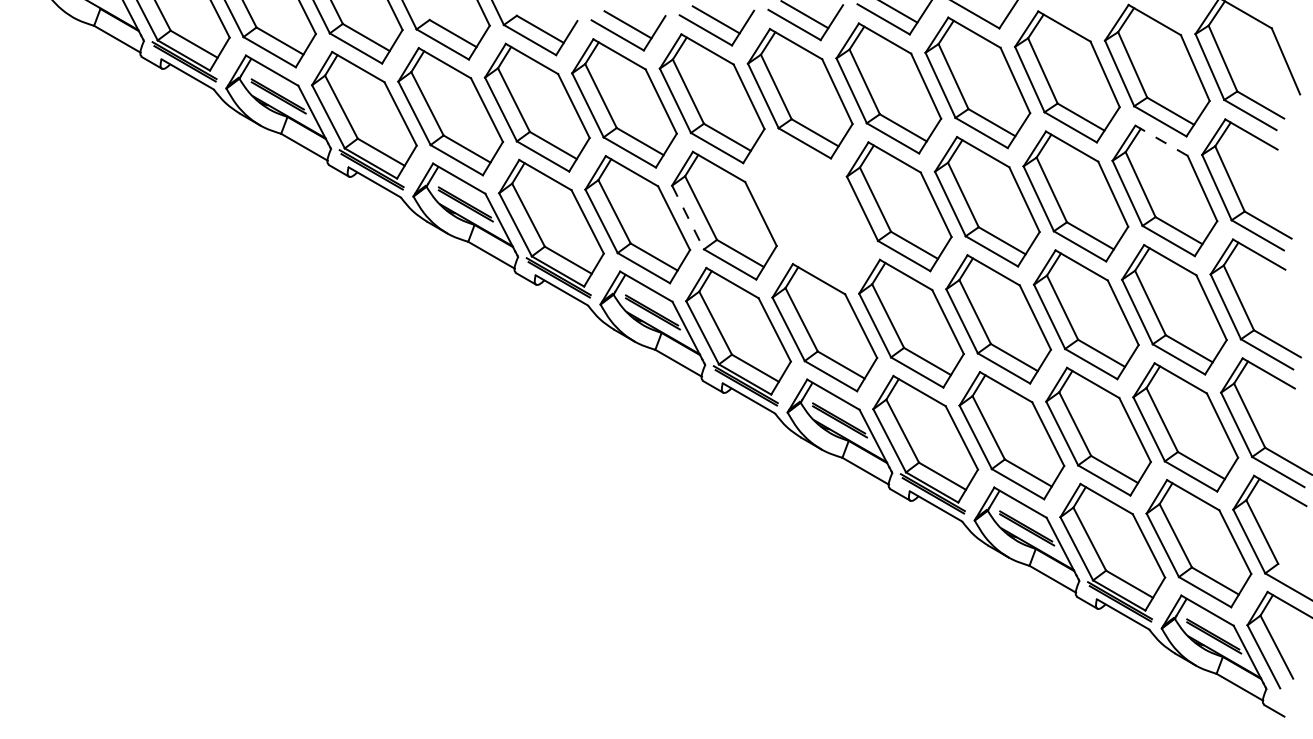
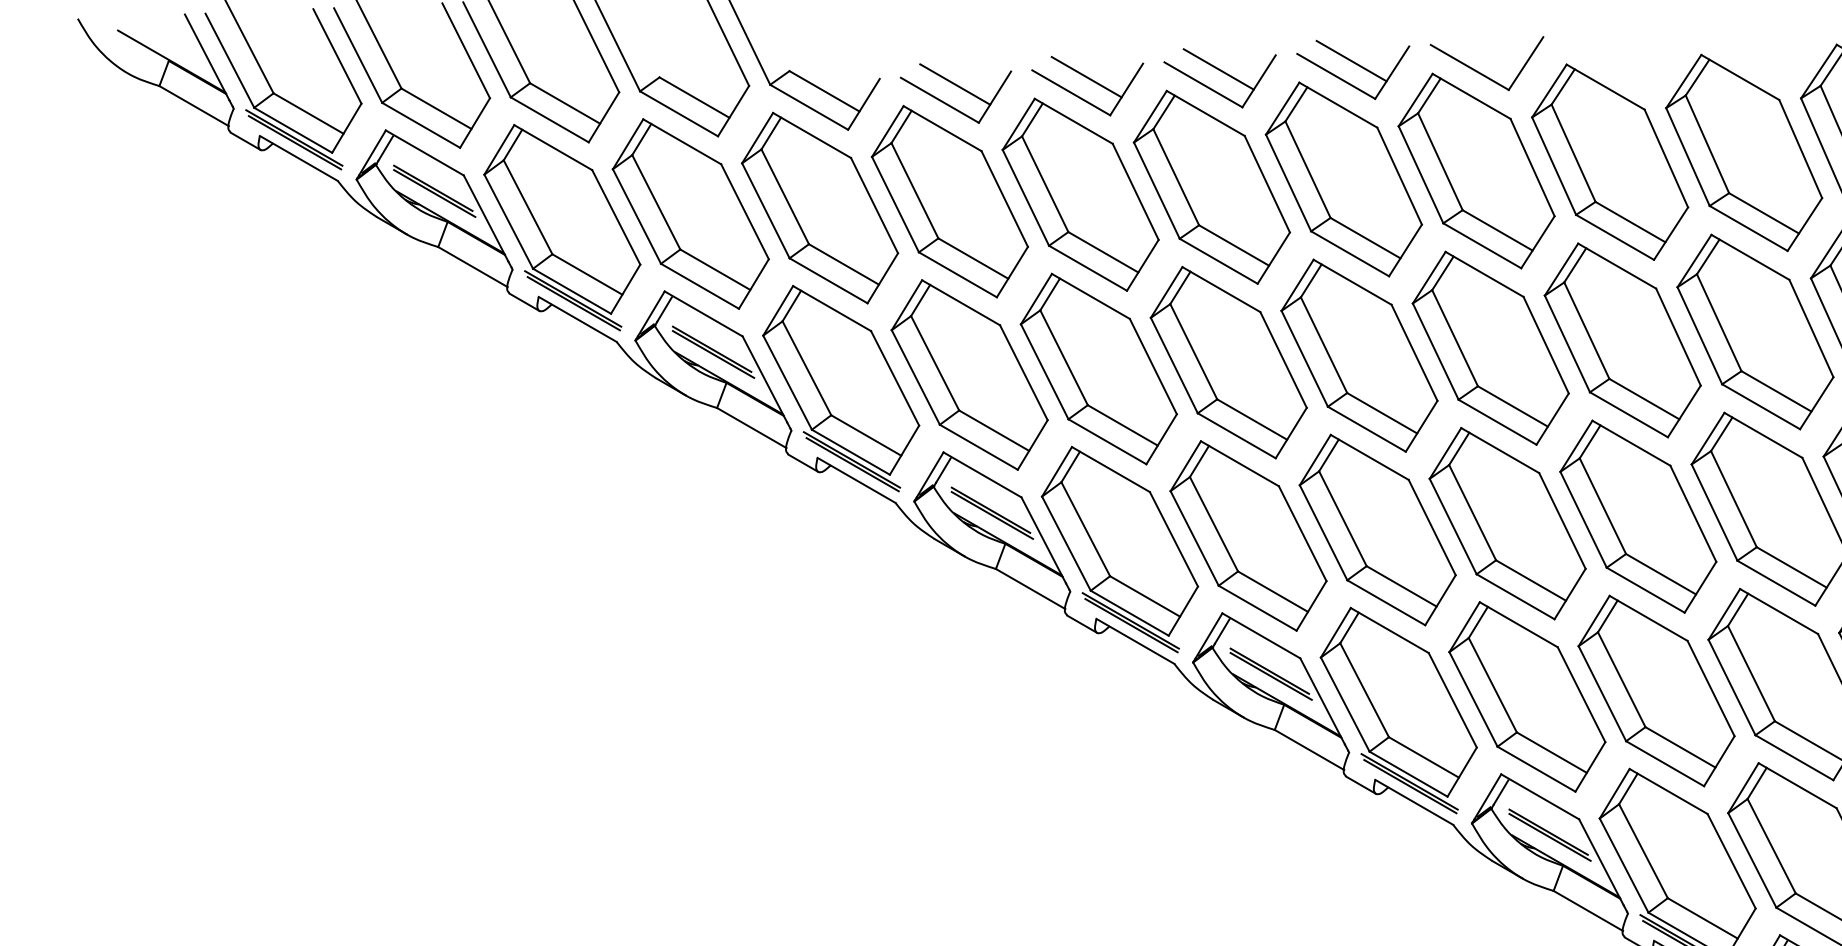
line: (1161, 140) -> (1750, 256), dashed -> solid
part: (811, 211) -> (1228, 362), added
line: (688, 217) -> (1045, 371), dashed -> solid

